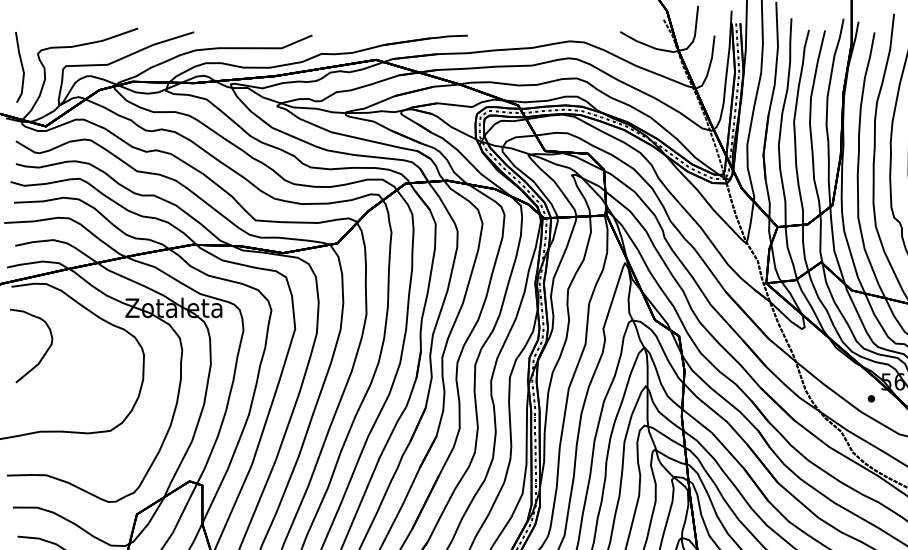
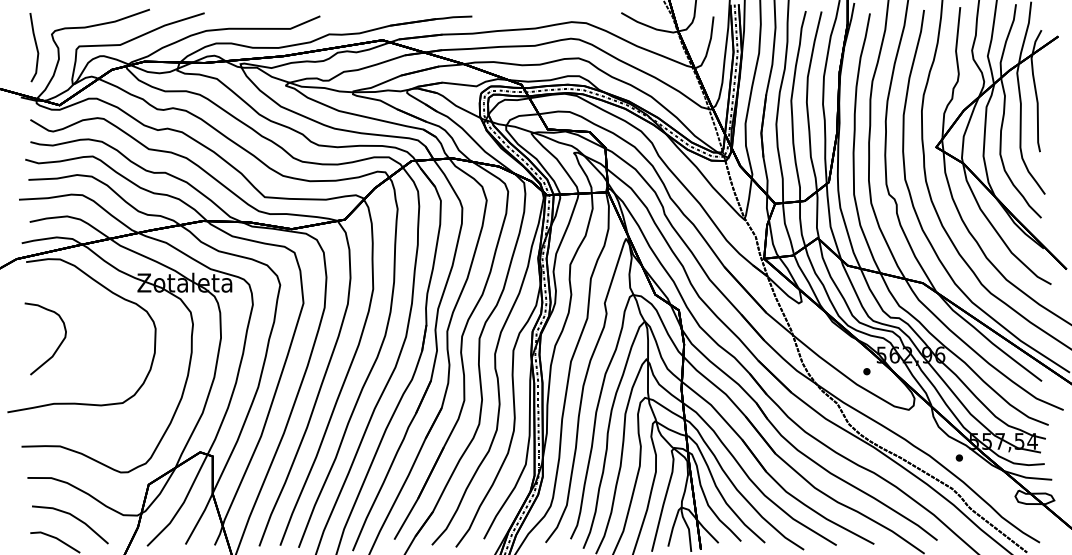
curve: (44, 352) -> (58, 345), moved

